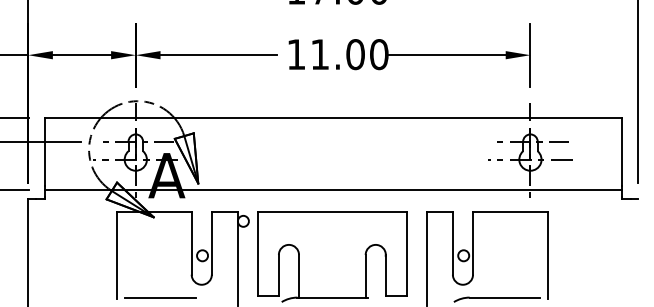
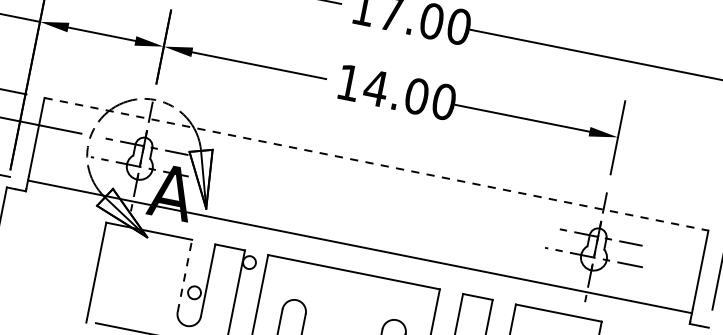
text: (319, 54) -> (375, 88), 11.00 -> 14.00
line: (333, 118) -> (376, 164), solid -> dashed
line: (191, 242) -> (184, 274), solid -> dashed

